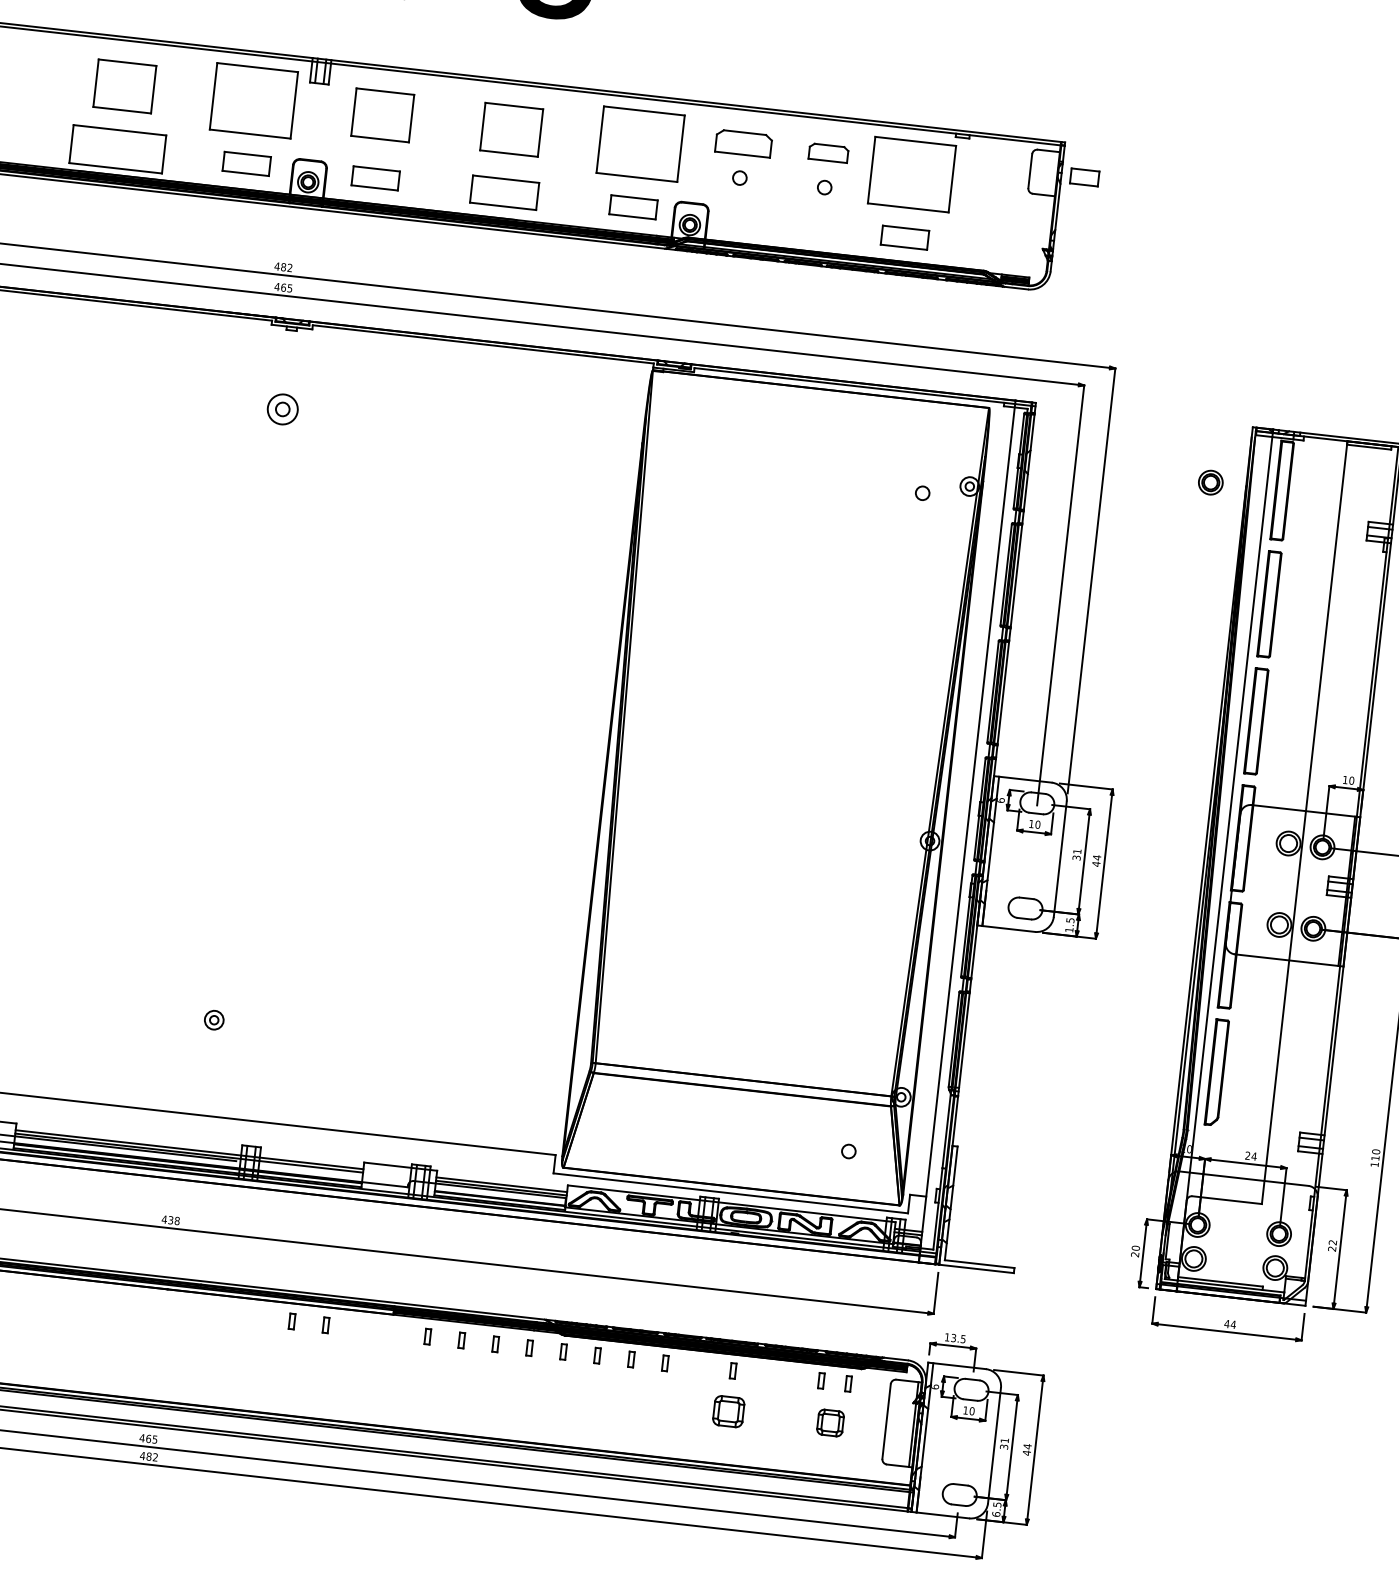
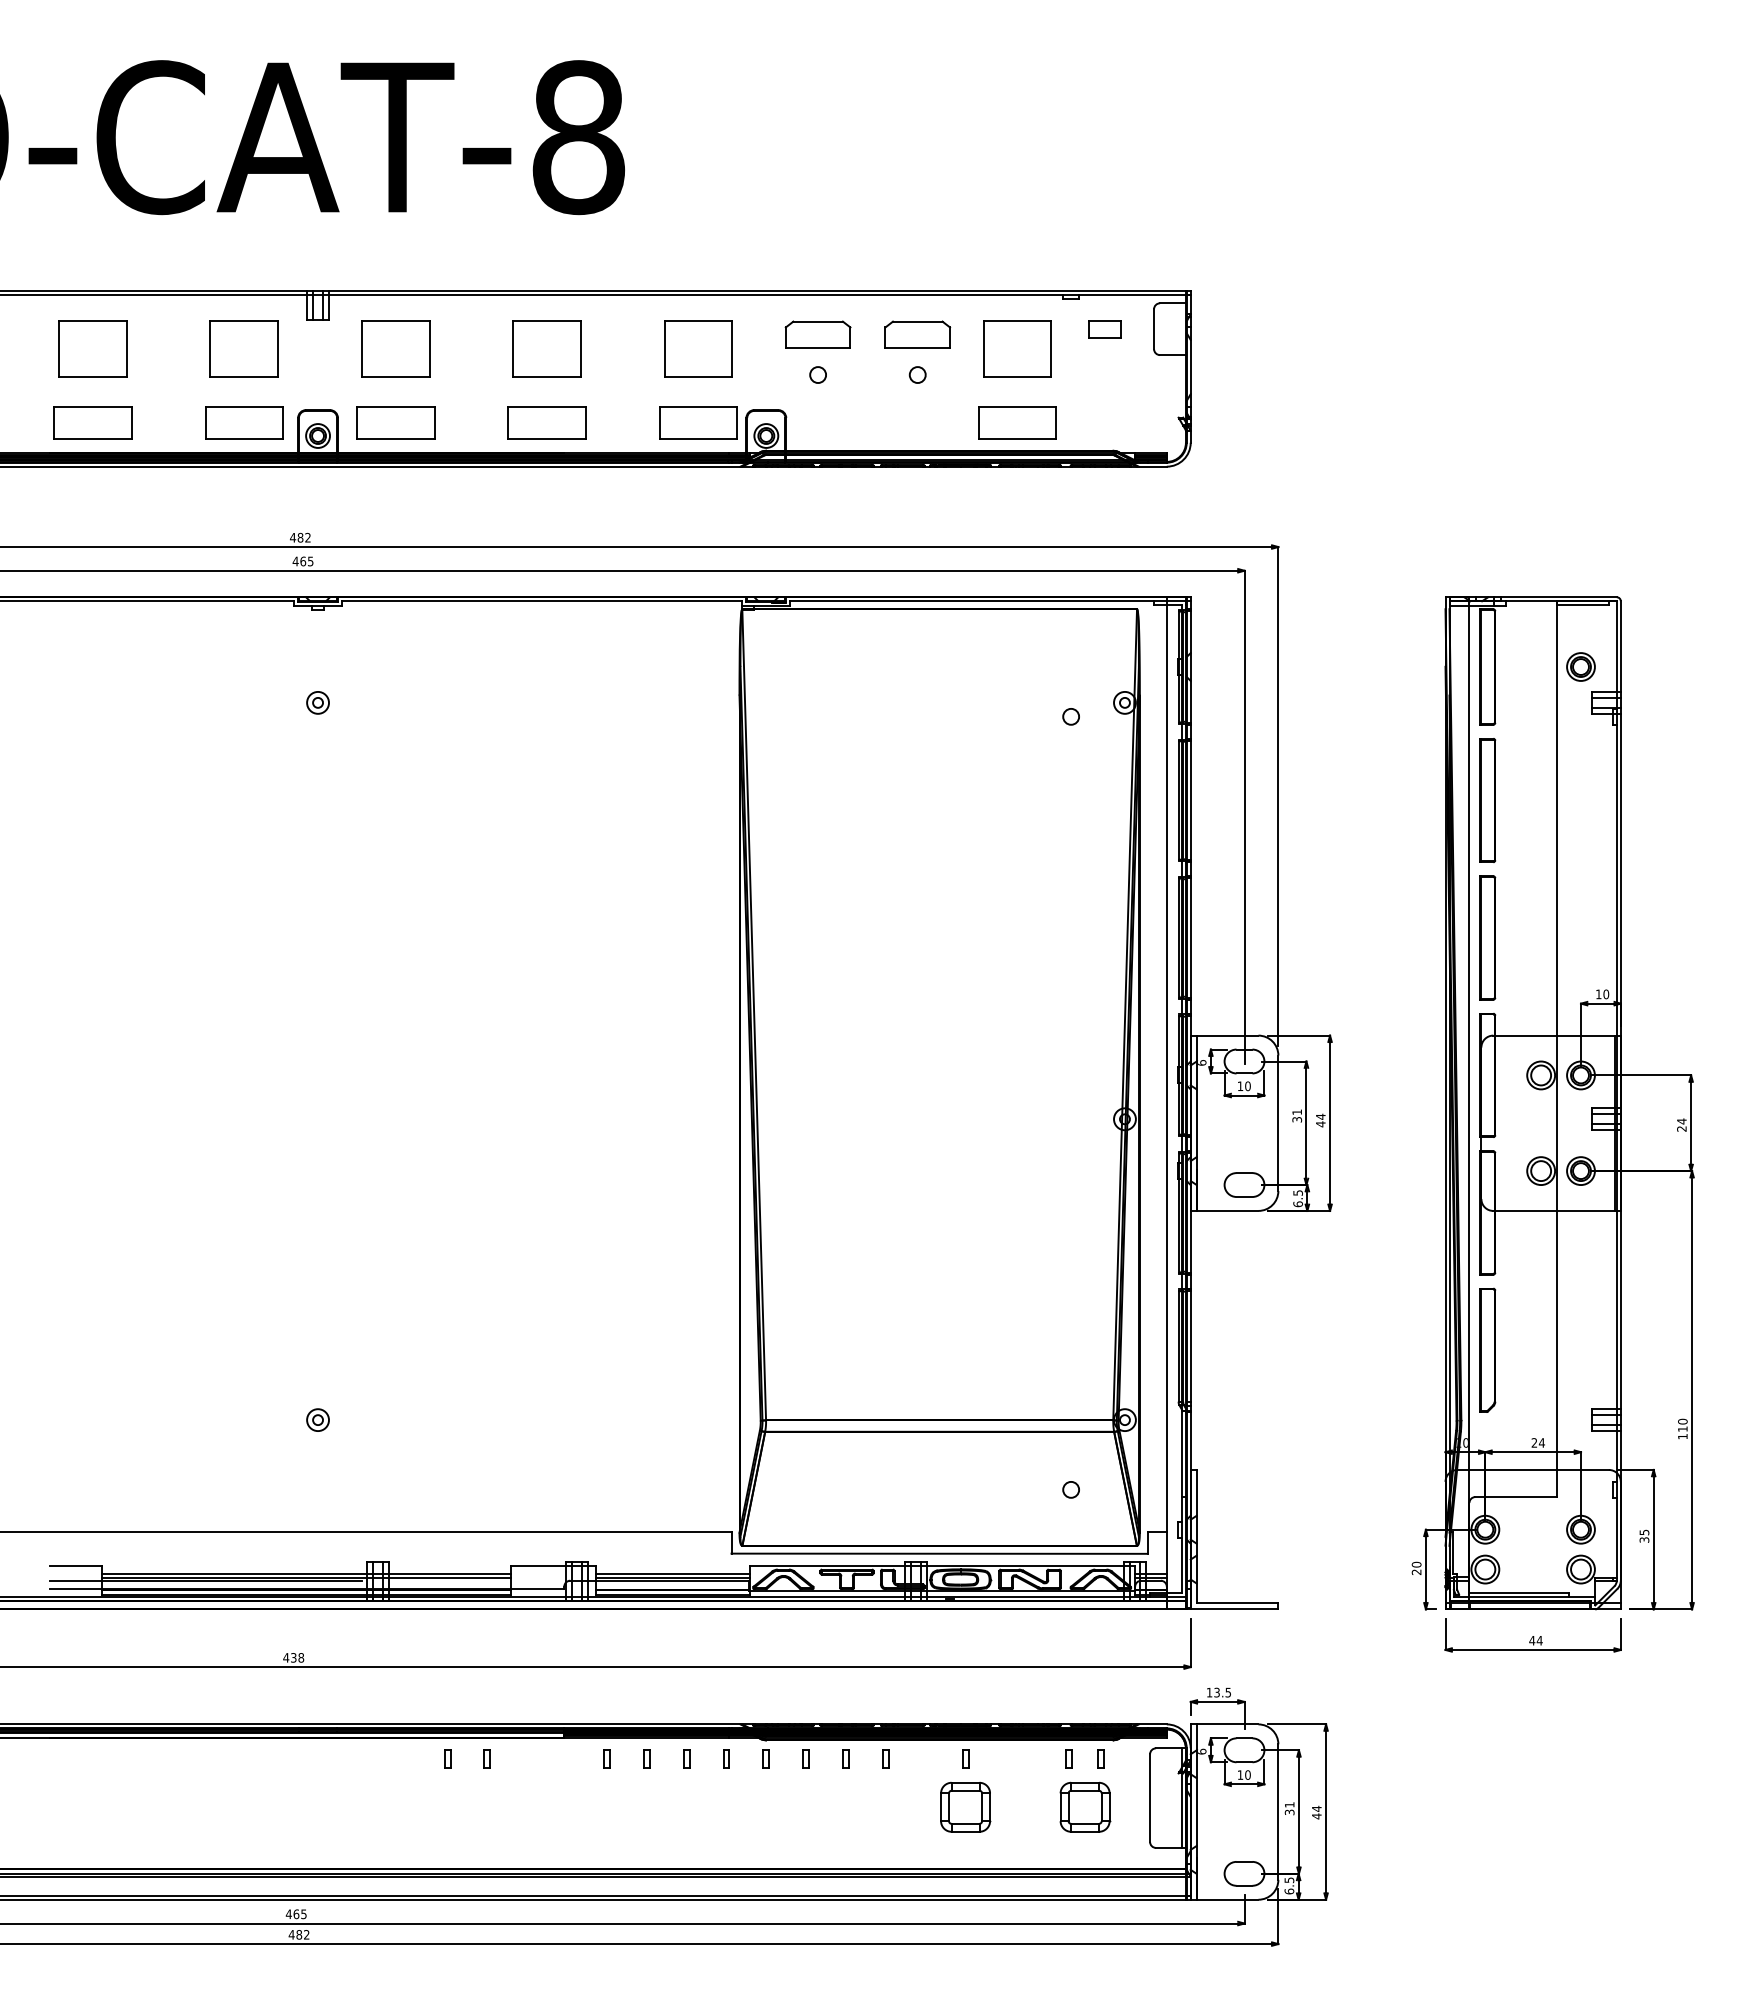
part: (253, 100) -> (243, 348), size x0.71
part: (640, 144) -> (698, 348), size x0.71
part: (117, 149) -> (92, 422), size x0.71
part: (828, 153) -> (917, 334), size x1.43
part: (246, 163) -> (244, 422), size x1.43
part: (912, 174) -> (1017, 348), size x0.71
part: (1084, 177) -> (1104, 329), moved
part: (375, 178) -> (395, 422), size x1.43
part: (633, 207) -> (698, 422), size x1.43
part: (905, 237) -> (1017, 422), size x1.43
part: (282, 409) -> (317, 702), size x0.62
part: (1210, 482) -> (1580, 666), moved
text: (1068, 930) -> (1297, 1204), 1.5 -> 6.5
text: (1332, 1245) -> (1644, 1535), 22 -> 35
part: (728, 1411) -> (965, 1806), size x1.43
part: (830, 1422) -> (1085, 1806), size x1.67

